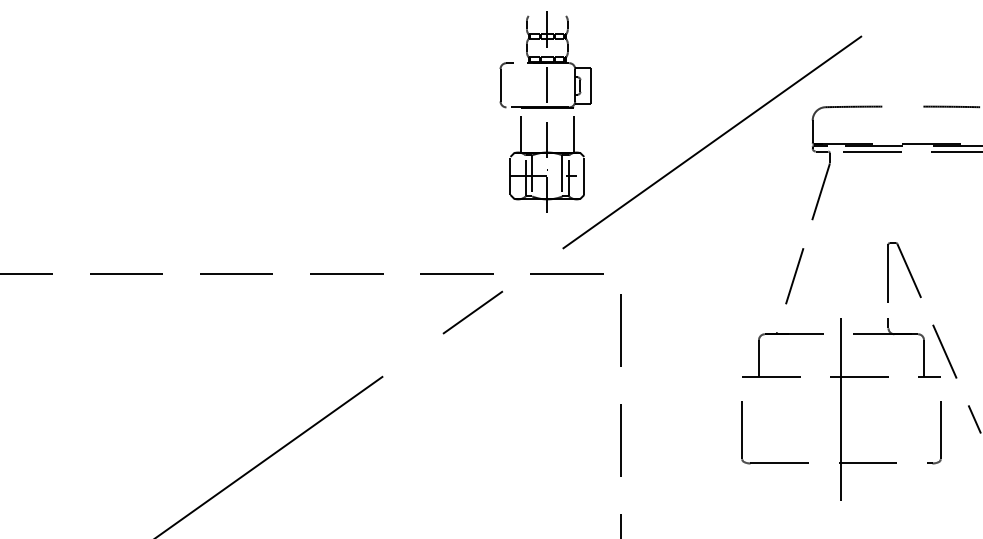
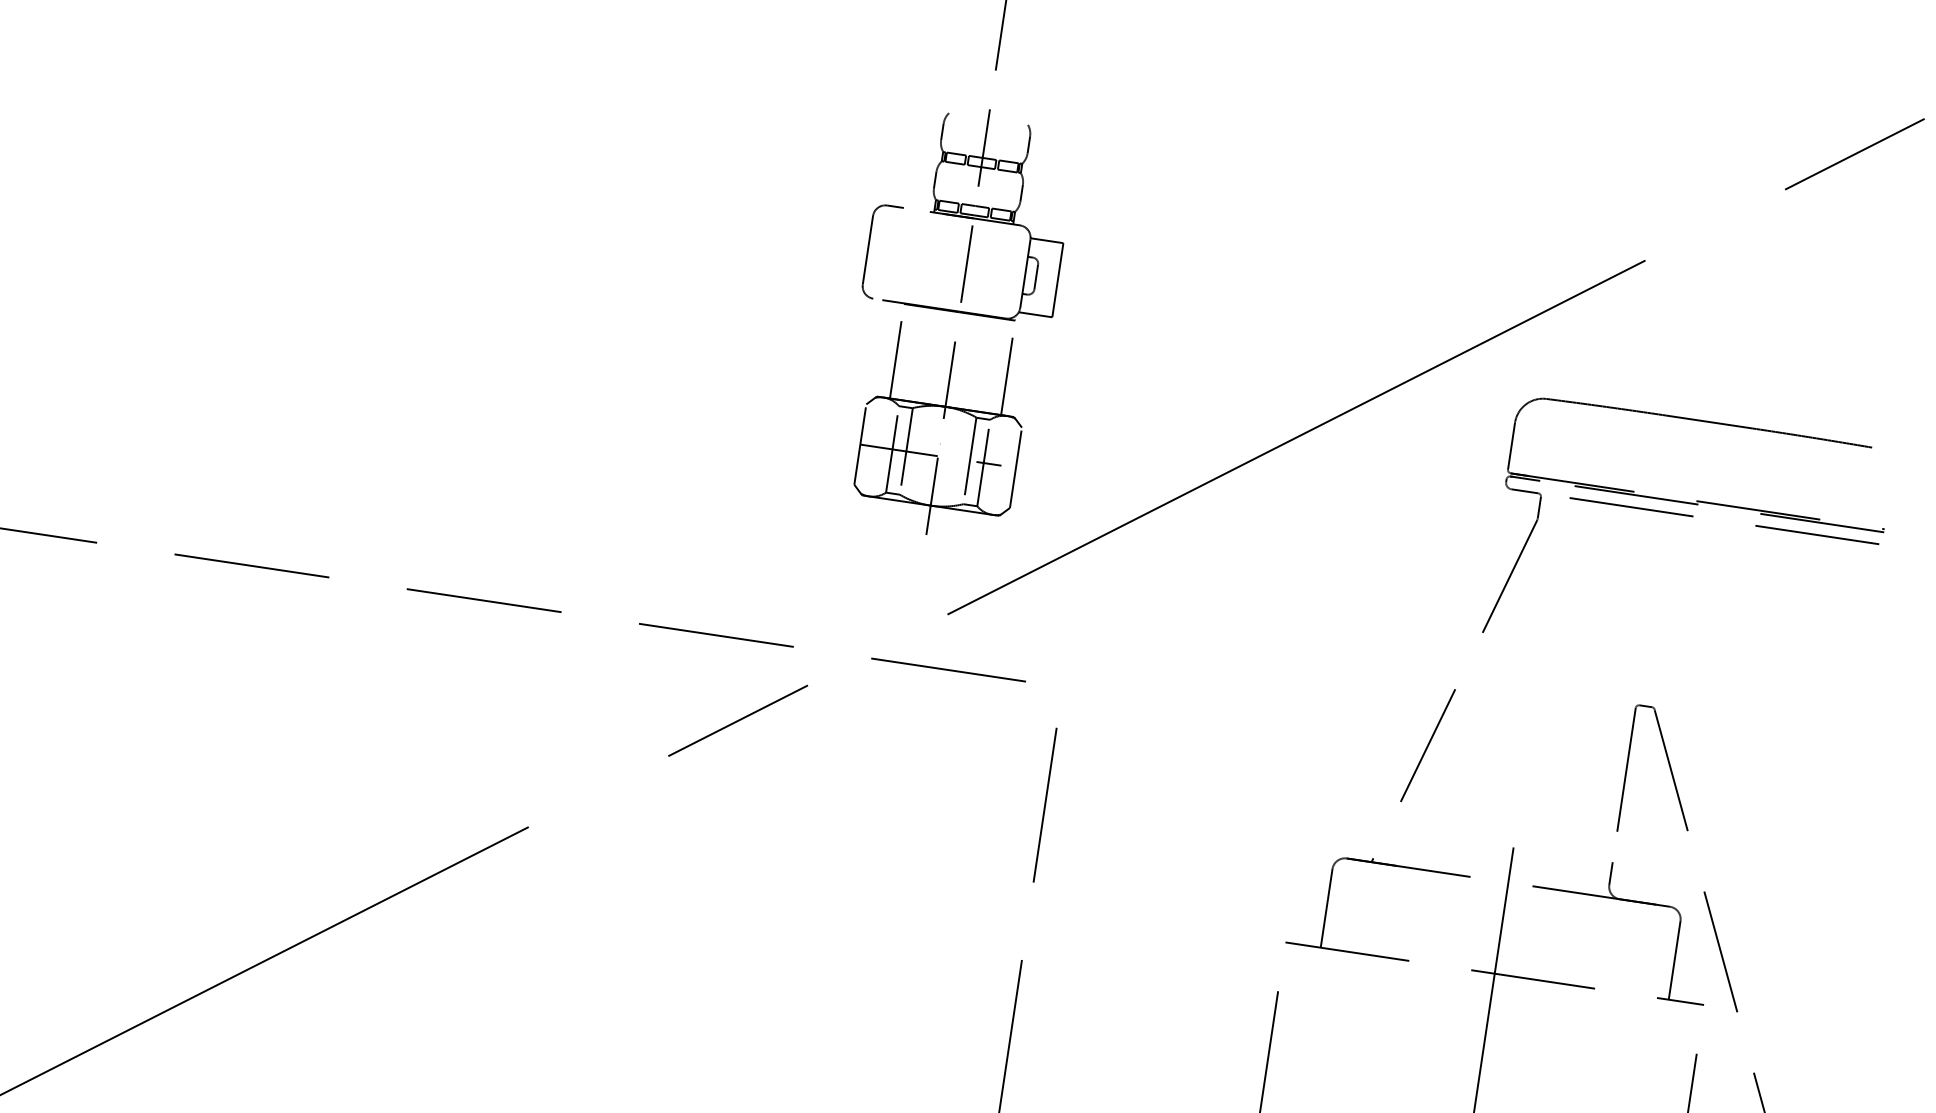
line: (902, 106) -> (1708, 421), added

